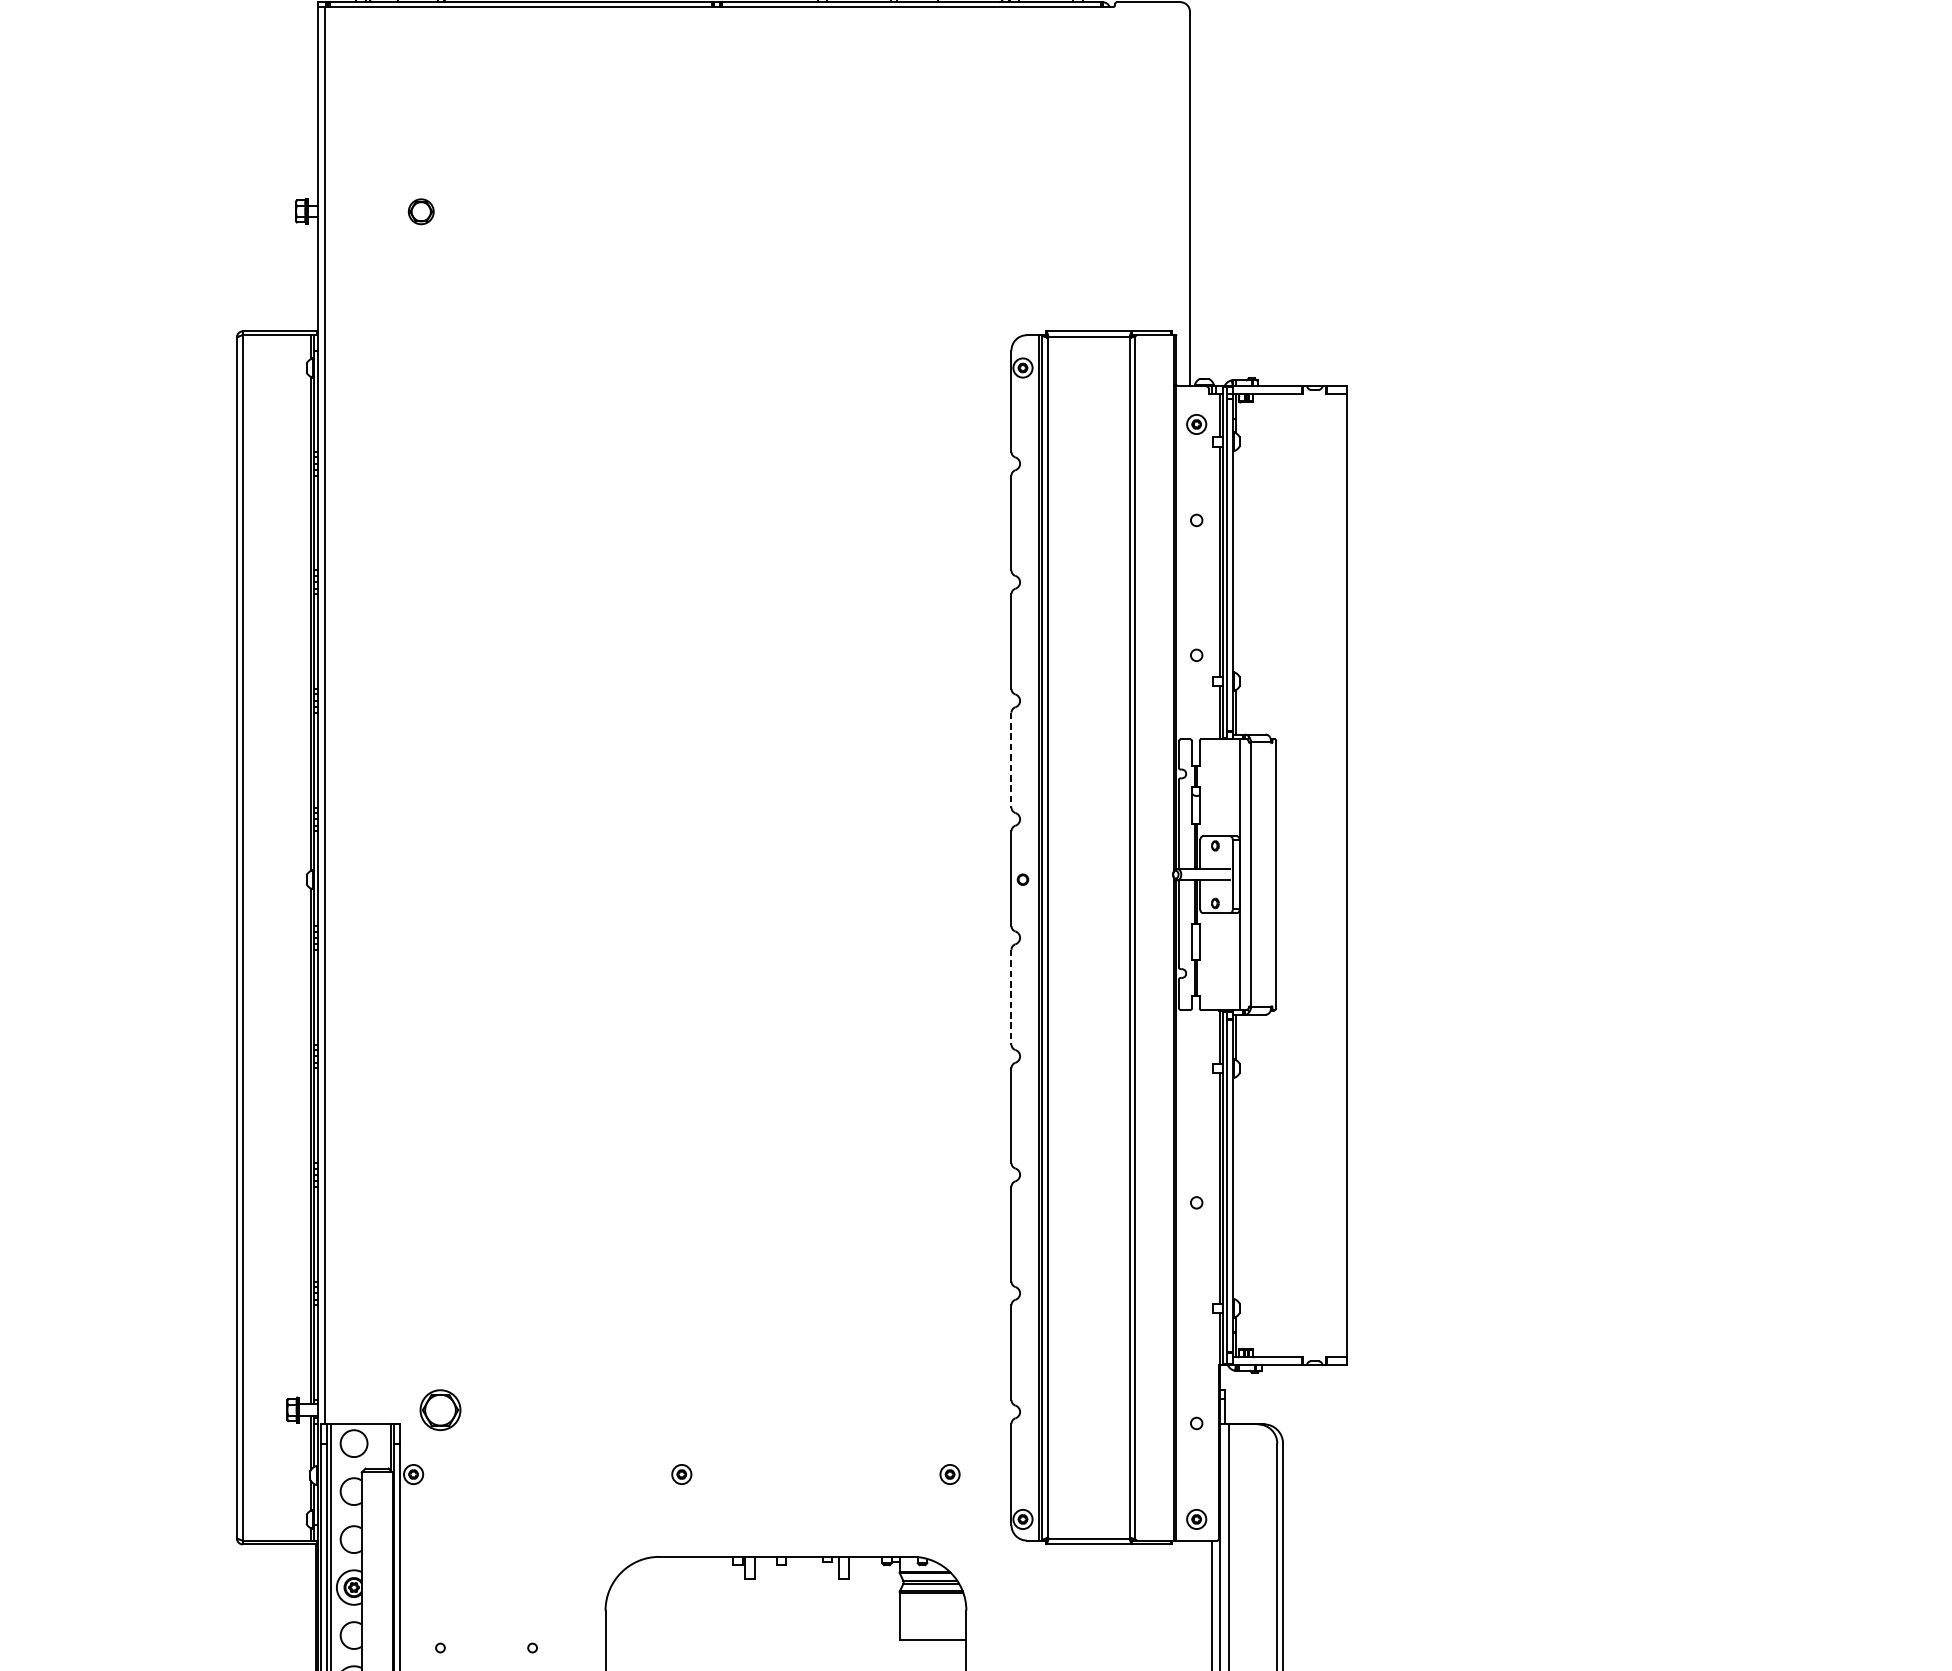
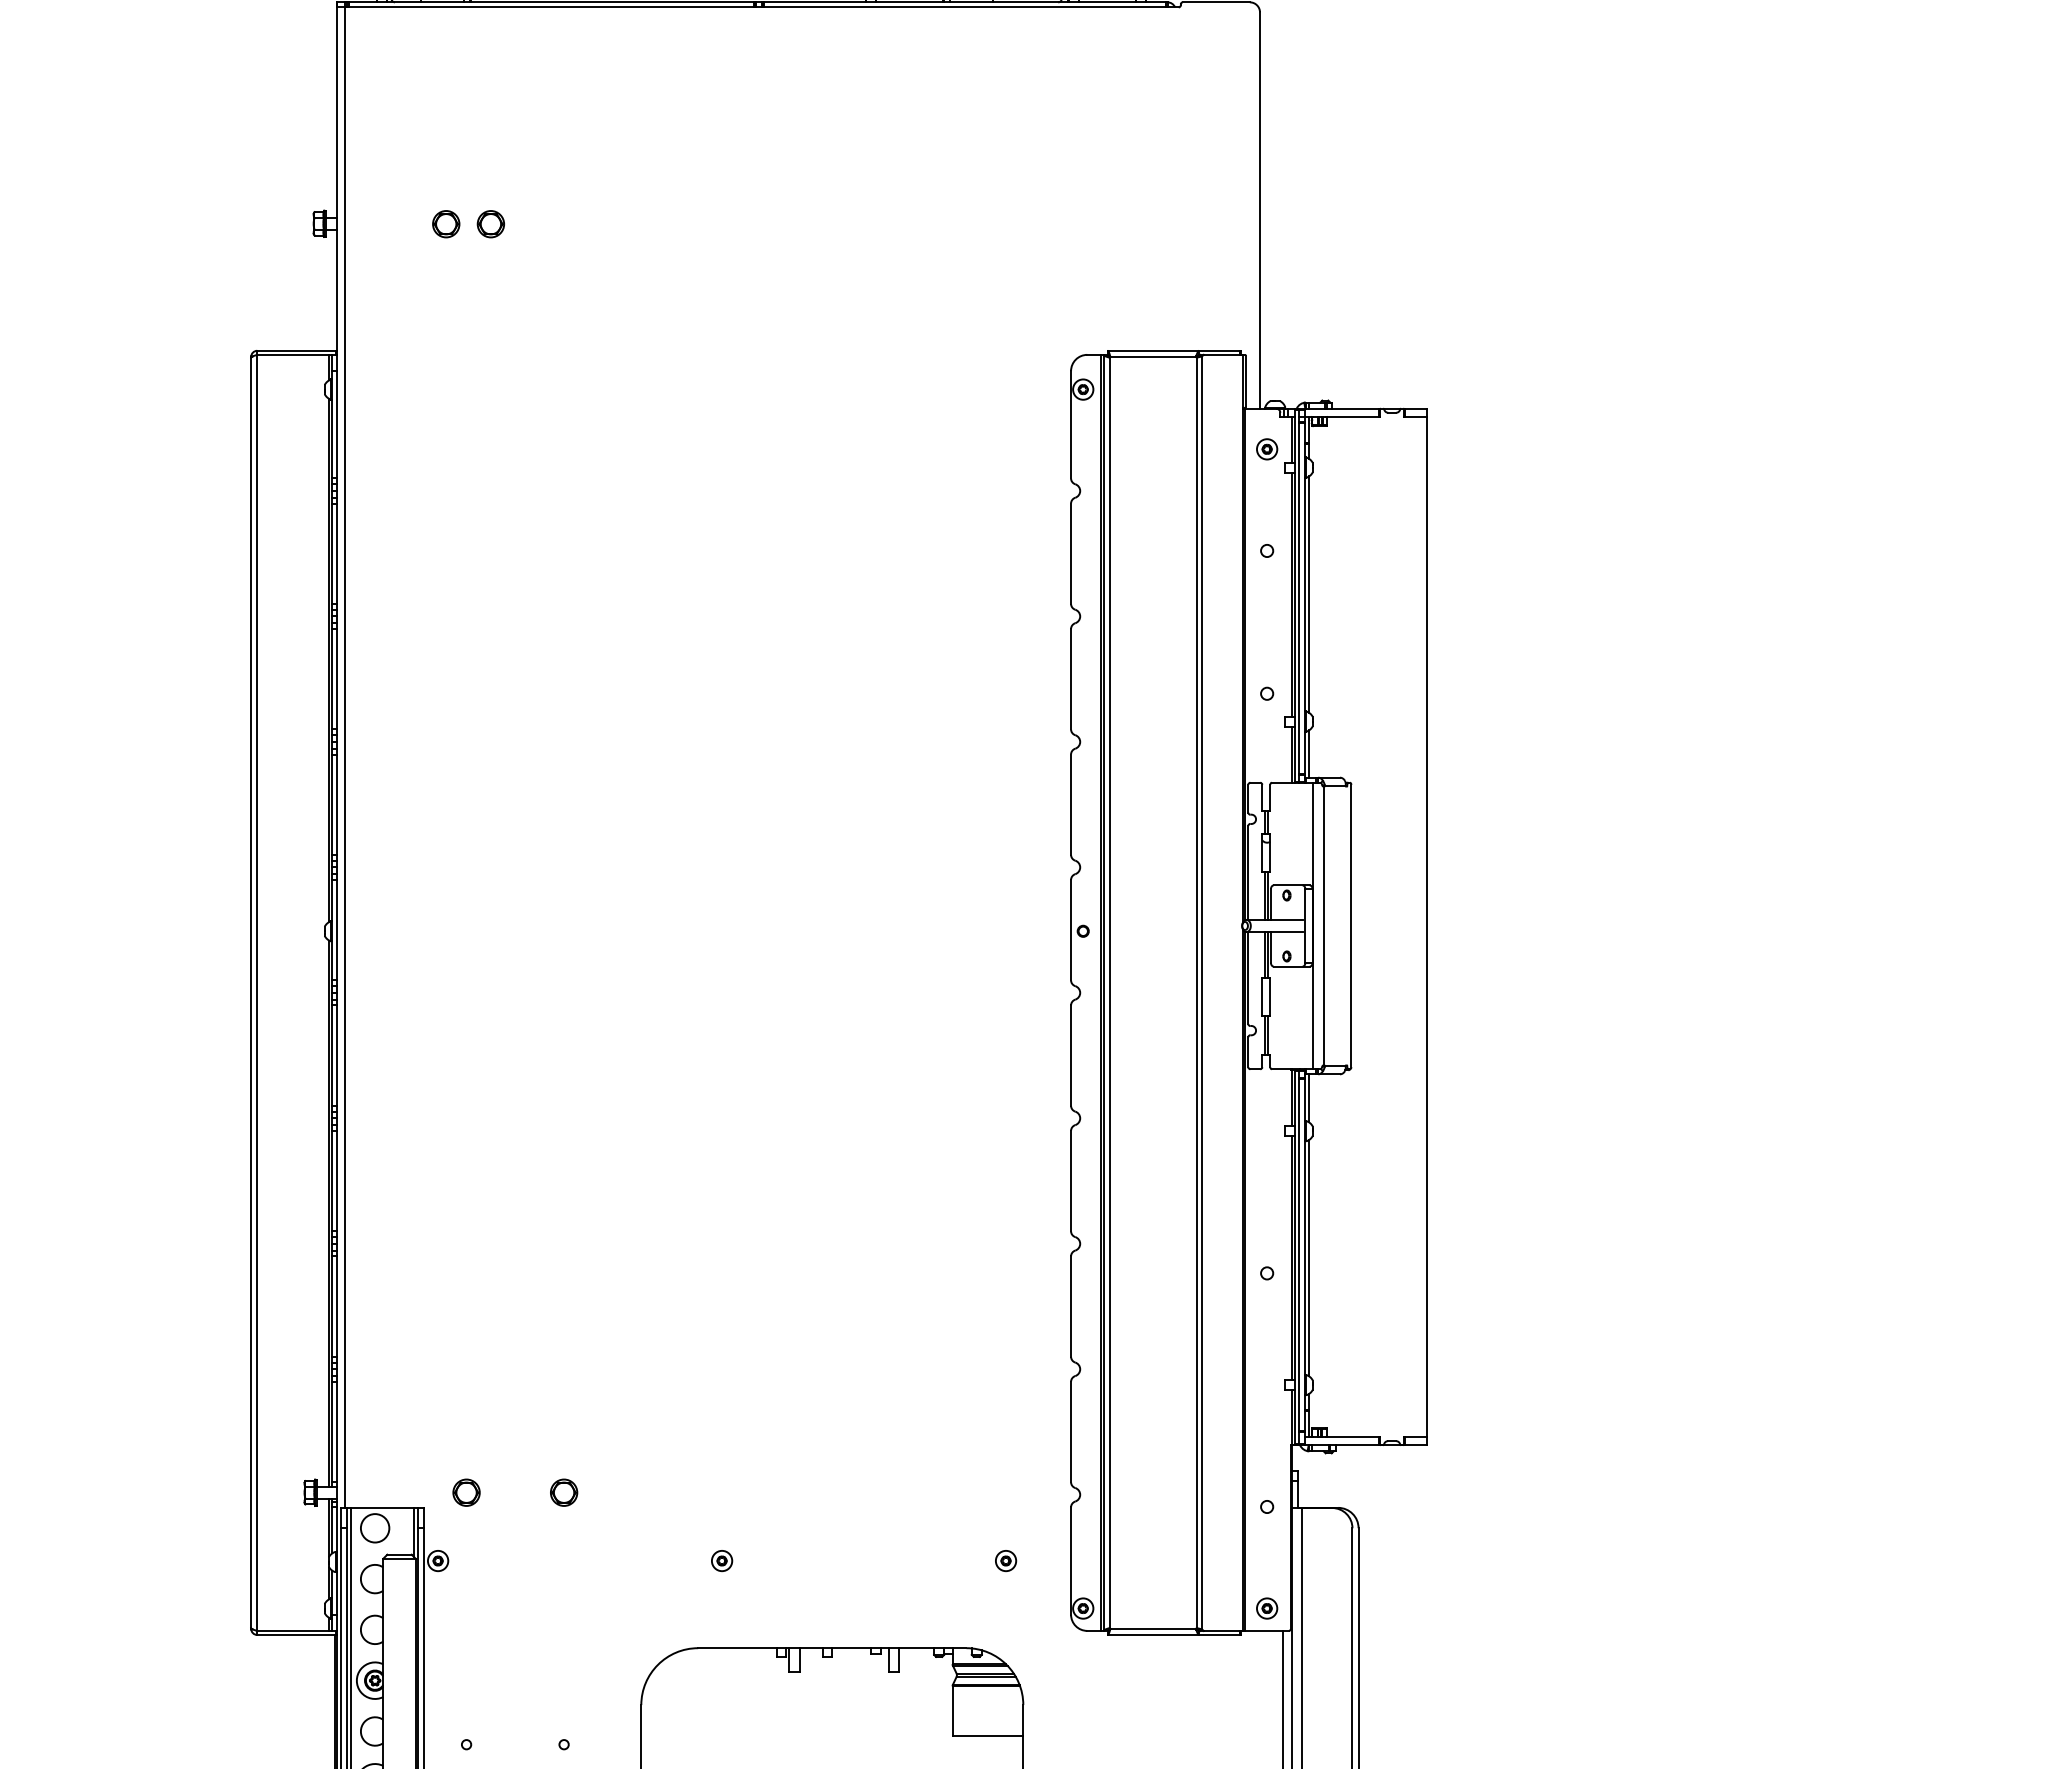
part: (463, 212) -> (490, 224), added
line: (1236, 561) -> (1309, 594), added
line: (1011, 760) -> (1071, 805), dashed -> solid
line: (1011, 997) -> (1071, 1056), dashed -> solid
line: (1236, 1187) -> (1309, 1257), added
part: (440, 1409) -> (466, 1492), size x0.62
part: (532, 1409) -> (564, 1492), added

